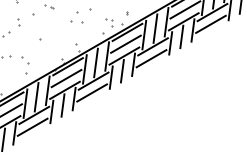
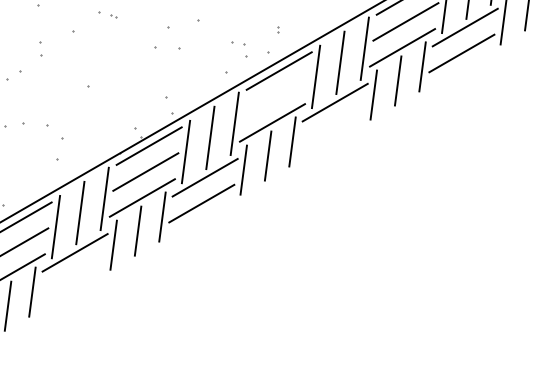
line: (125, 43) -> (274, 95), removed
line: (151, 58) -> (331, 128), removed
line: (32, 126) -> (71, 277), removed

